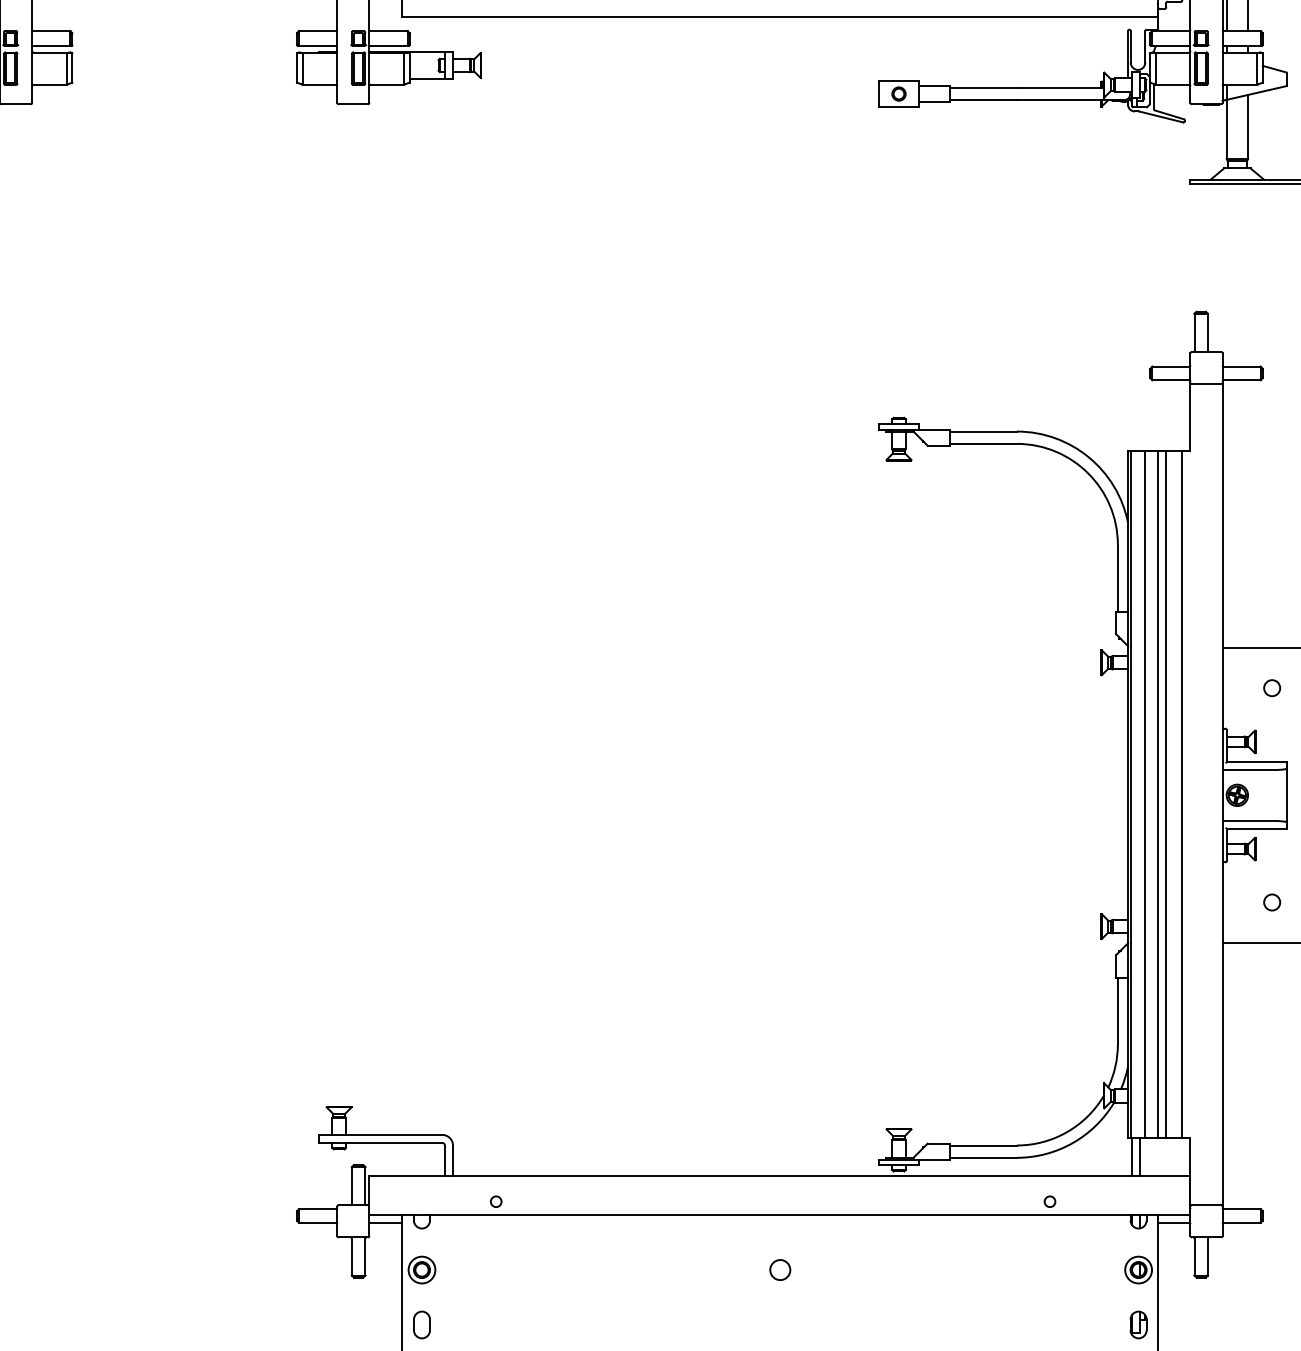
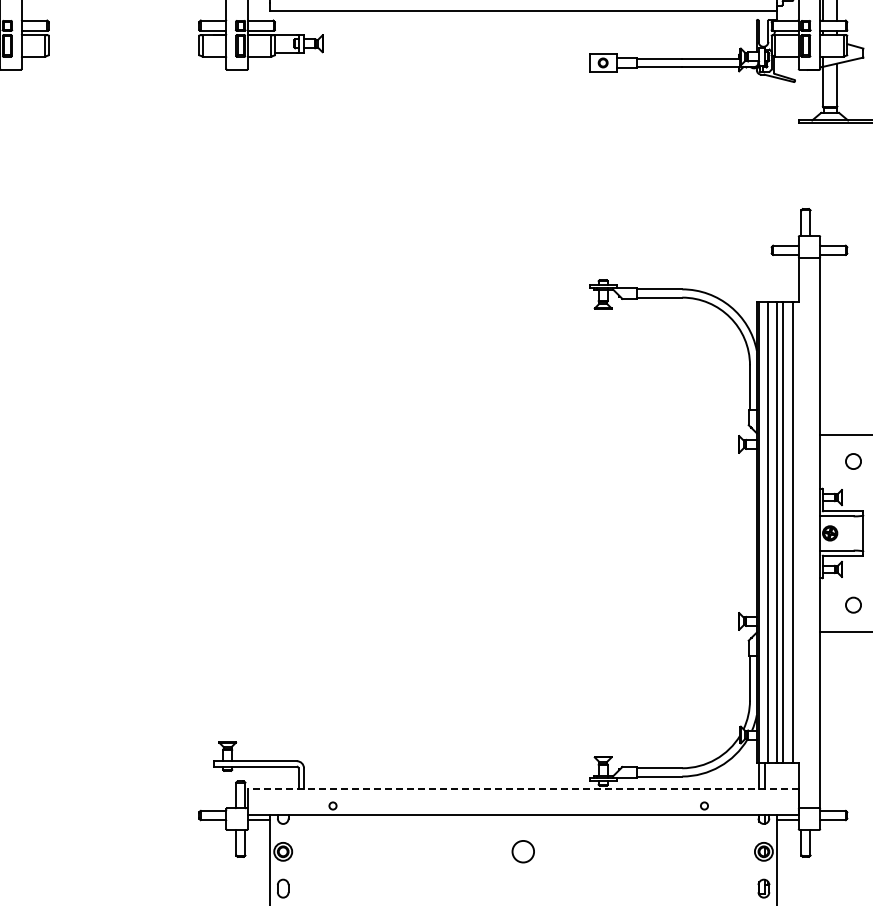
circle: (1272, 688) -> (853, 461), size x1.4
circle: (1272, 902) -> (853, 605), size x1.4
line: (778, 1175) -> (522, 788), solid -> dashed
circle: (780, 1269) -> (523, 851), size x1.6

